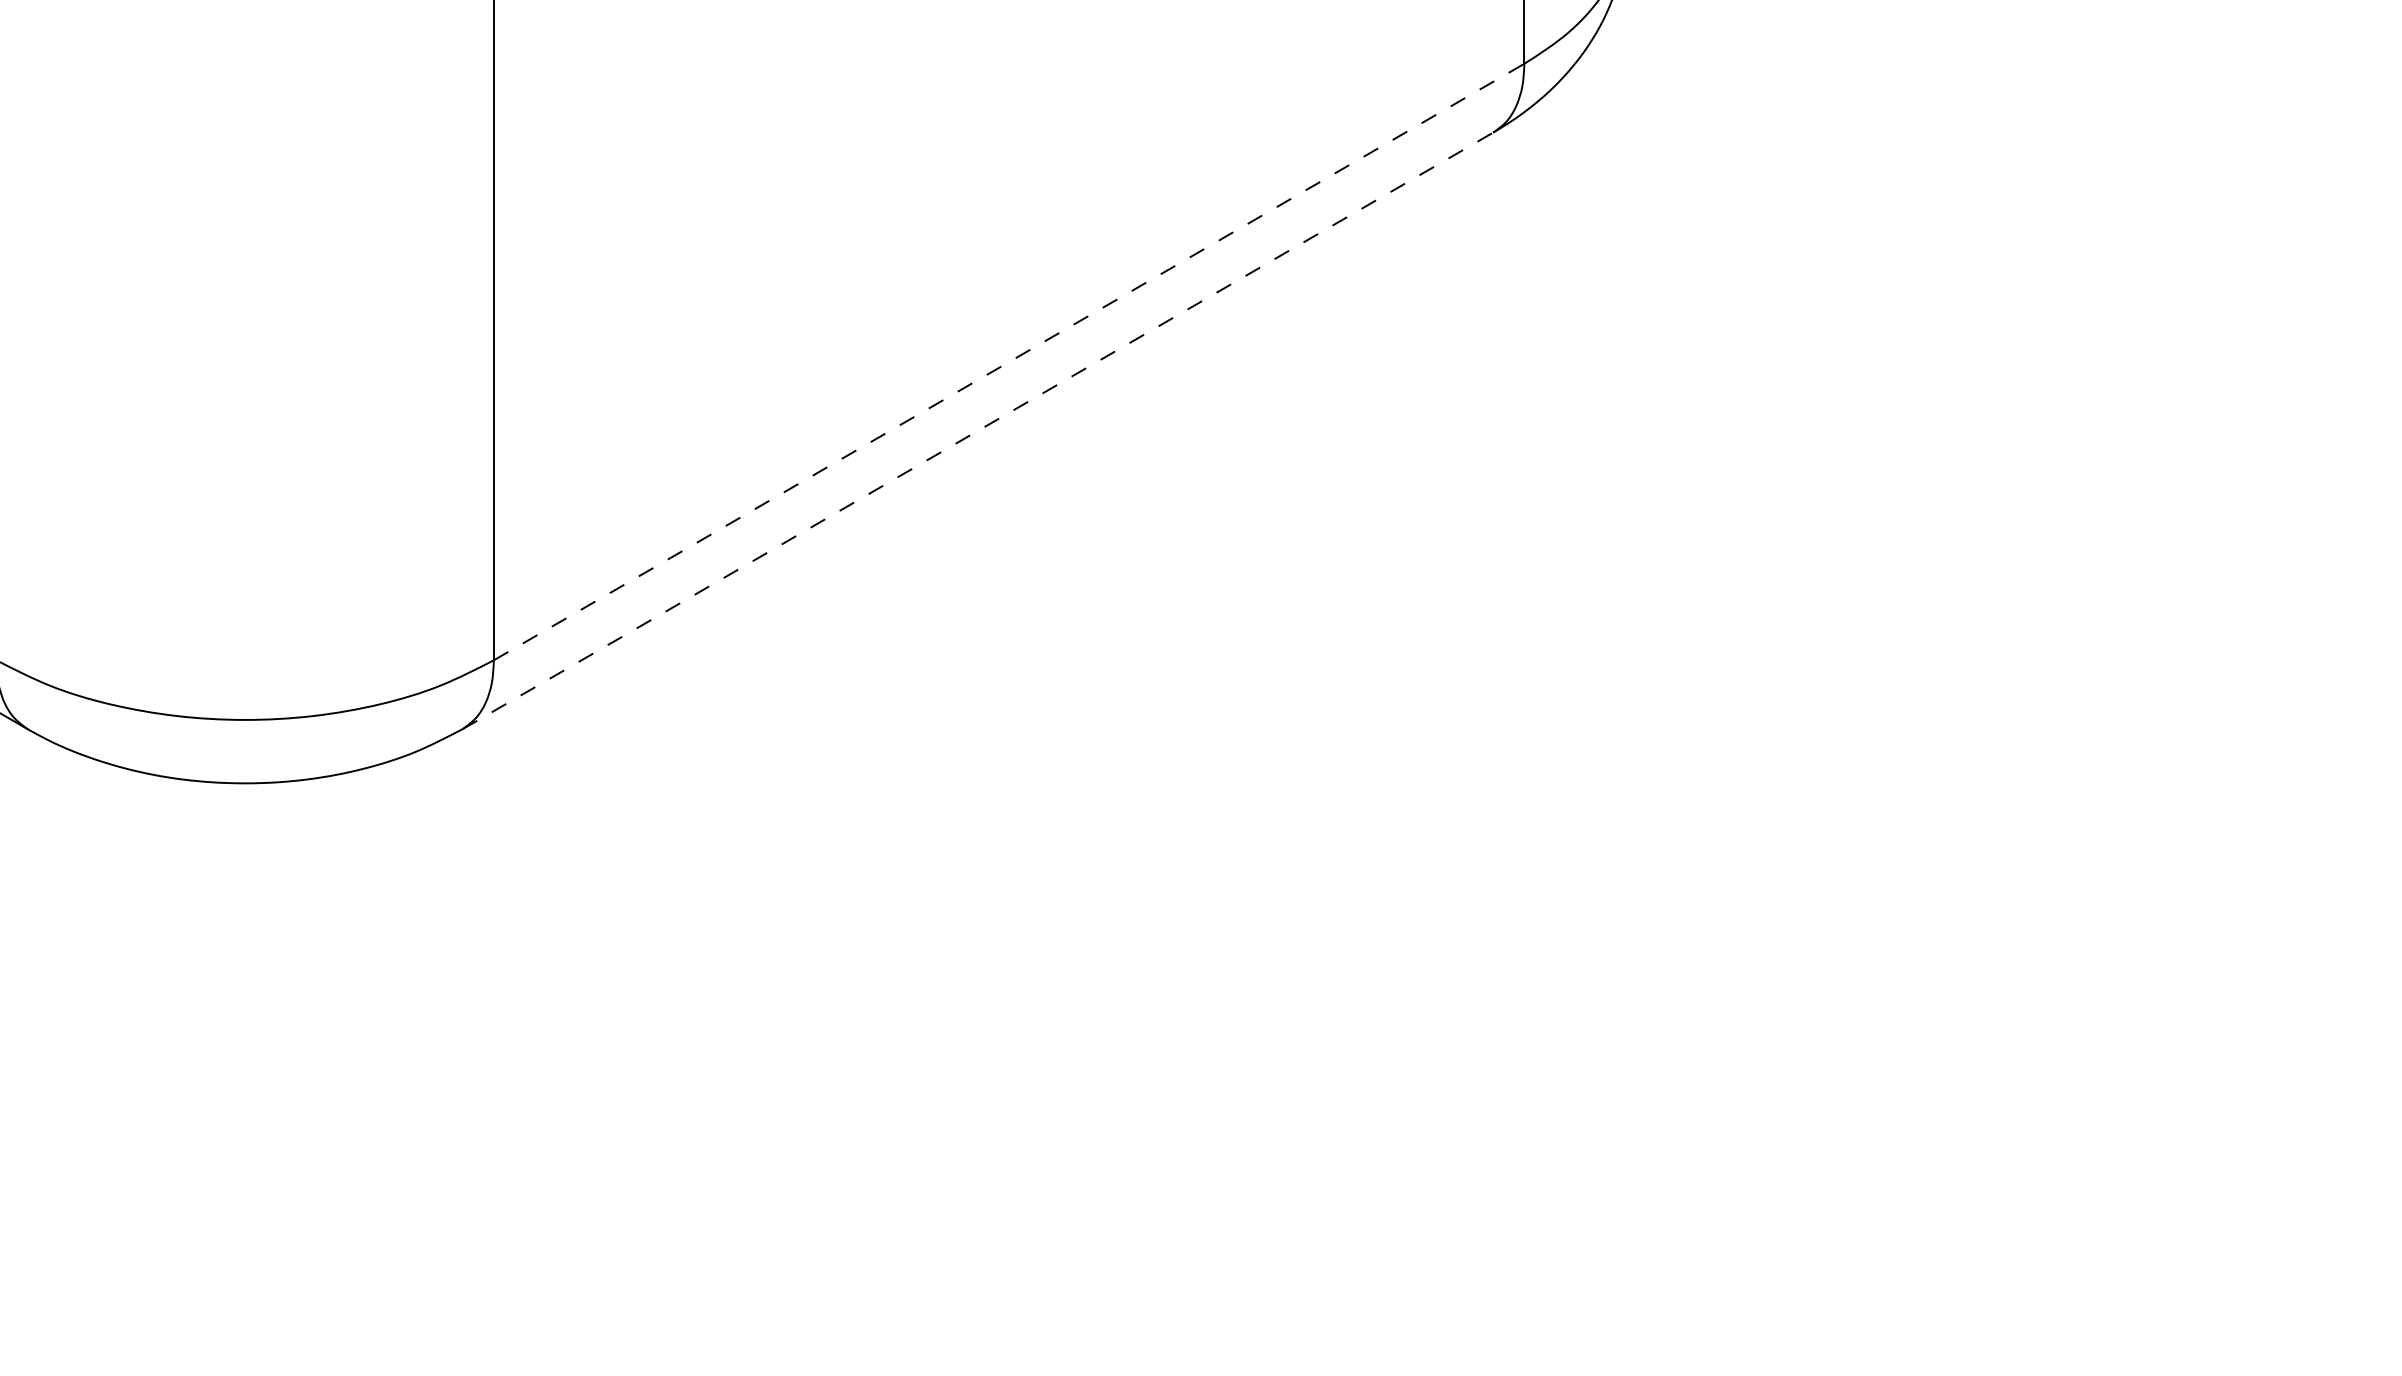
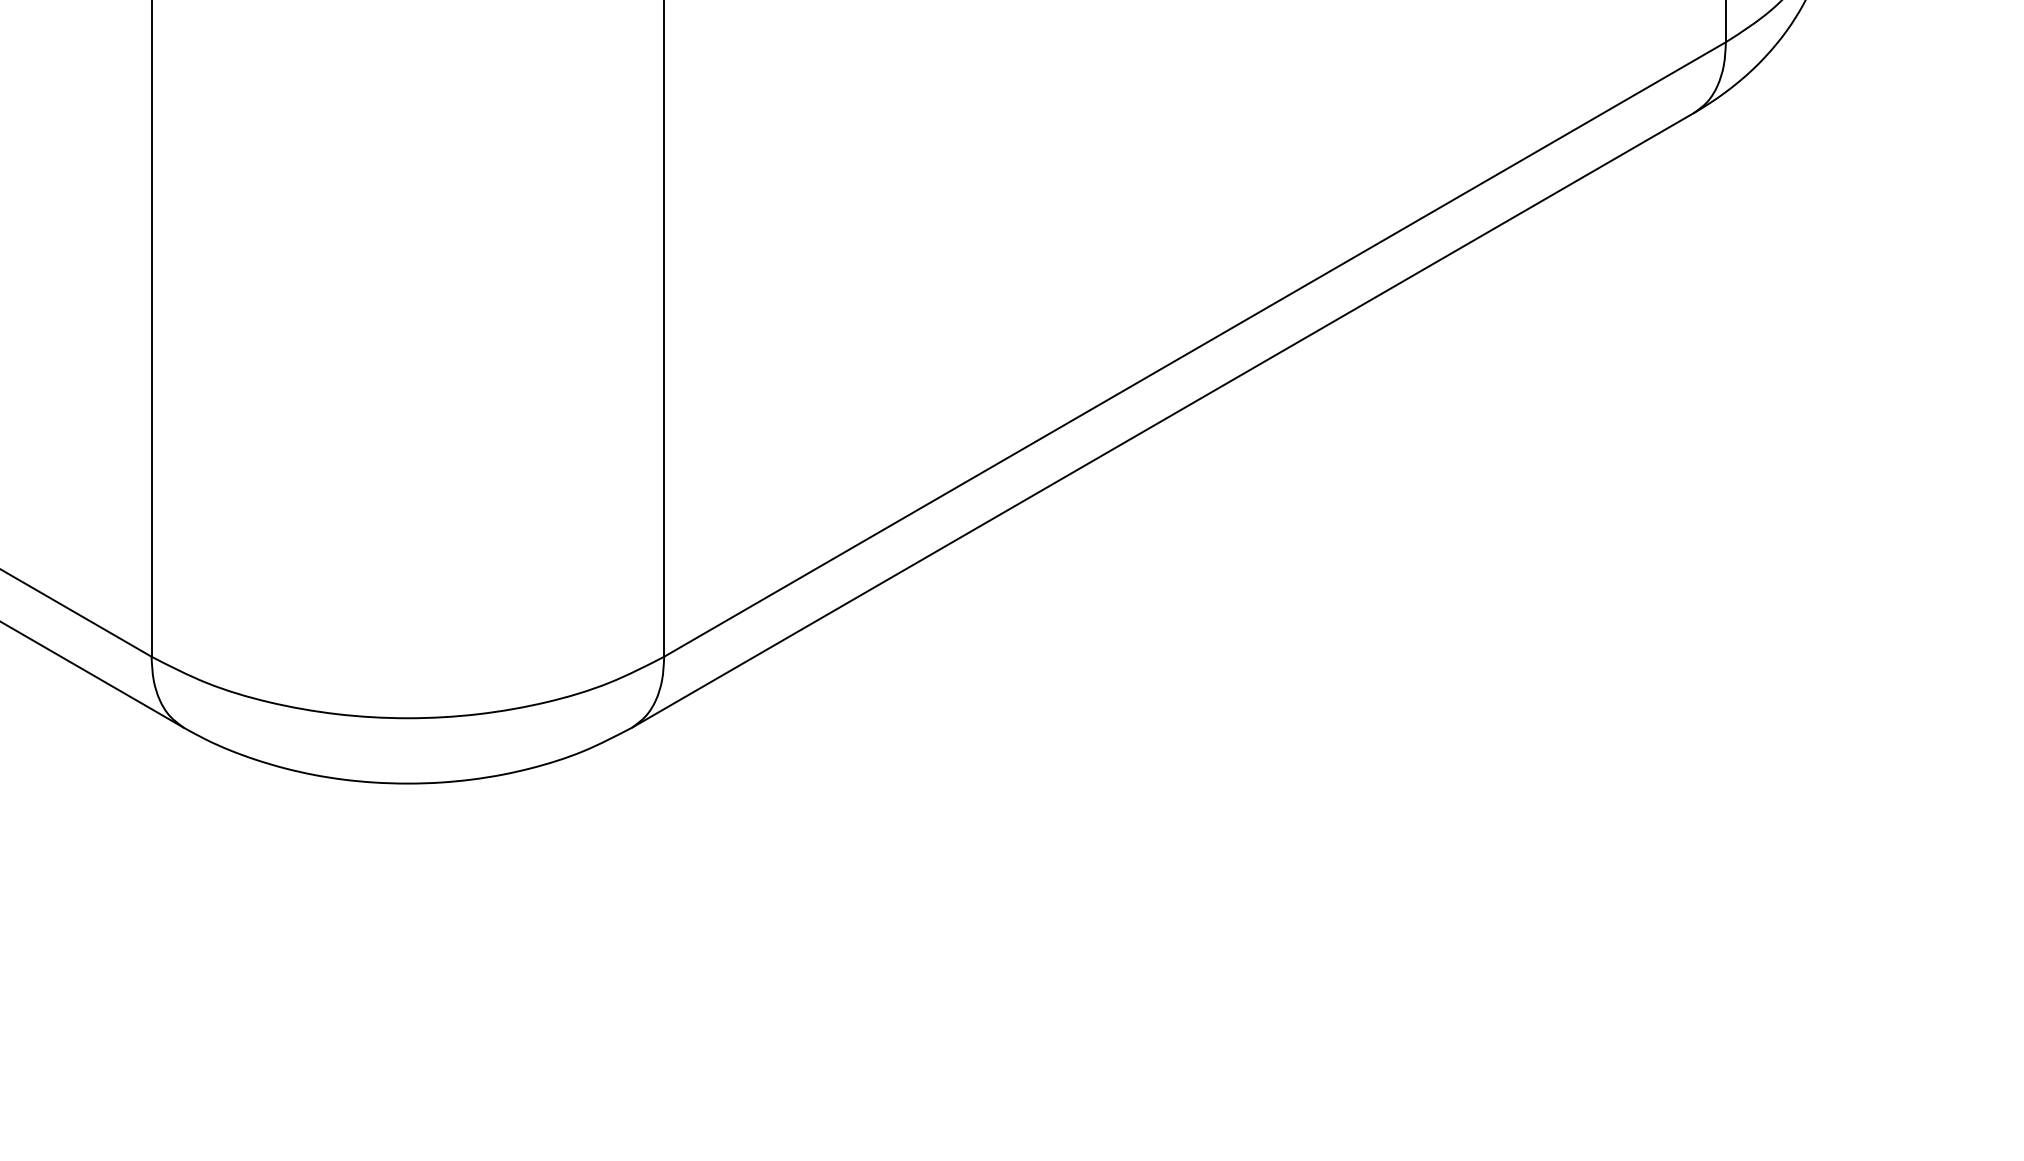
line: (1009, 361) -> (1195, 348), dashed -> solid
line: (978, 430) -> (1163, 420), dashed -> solid

